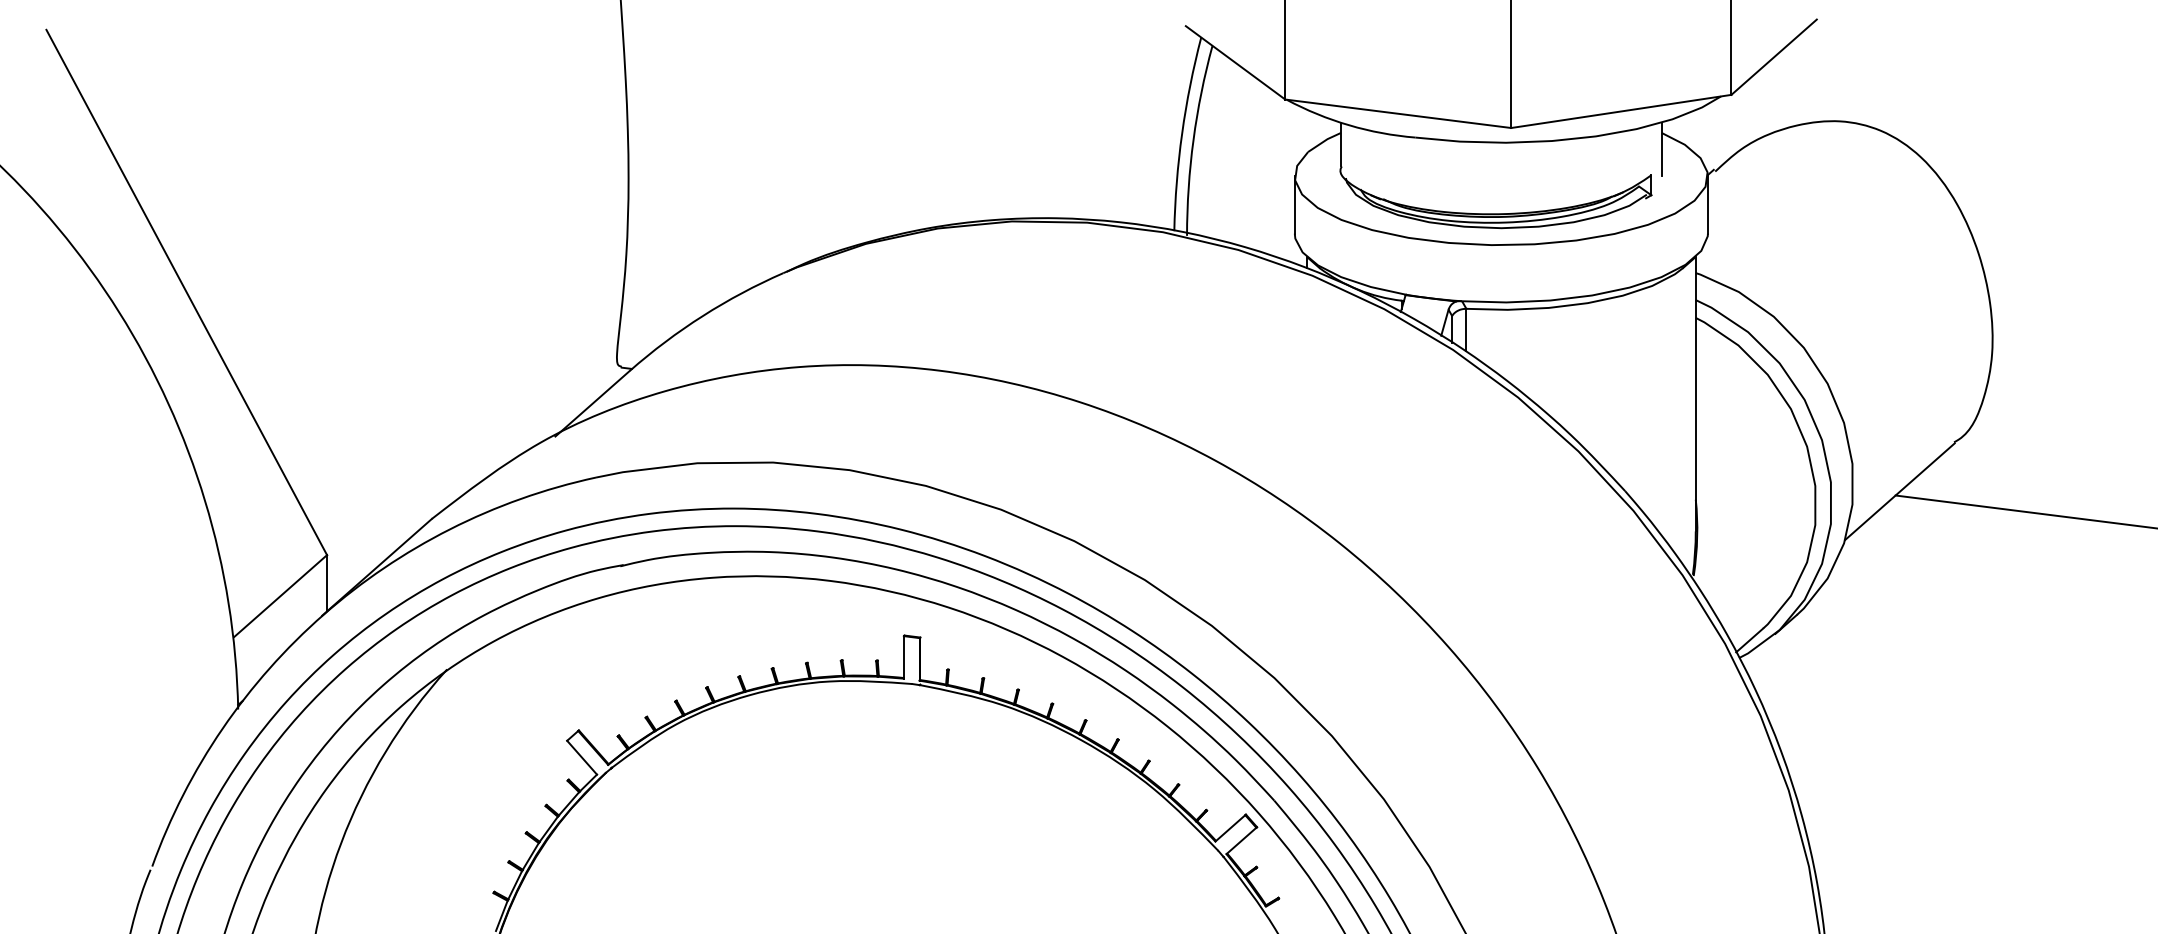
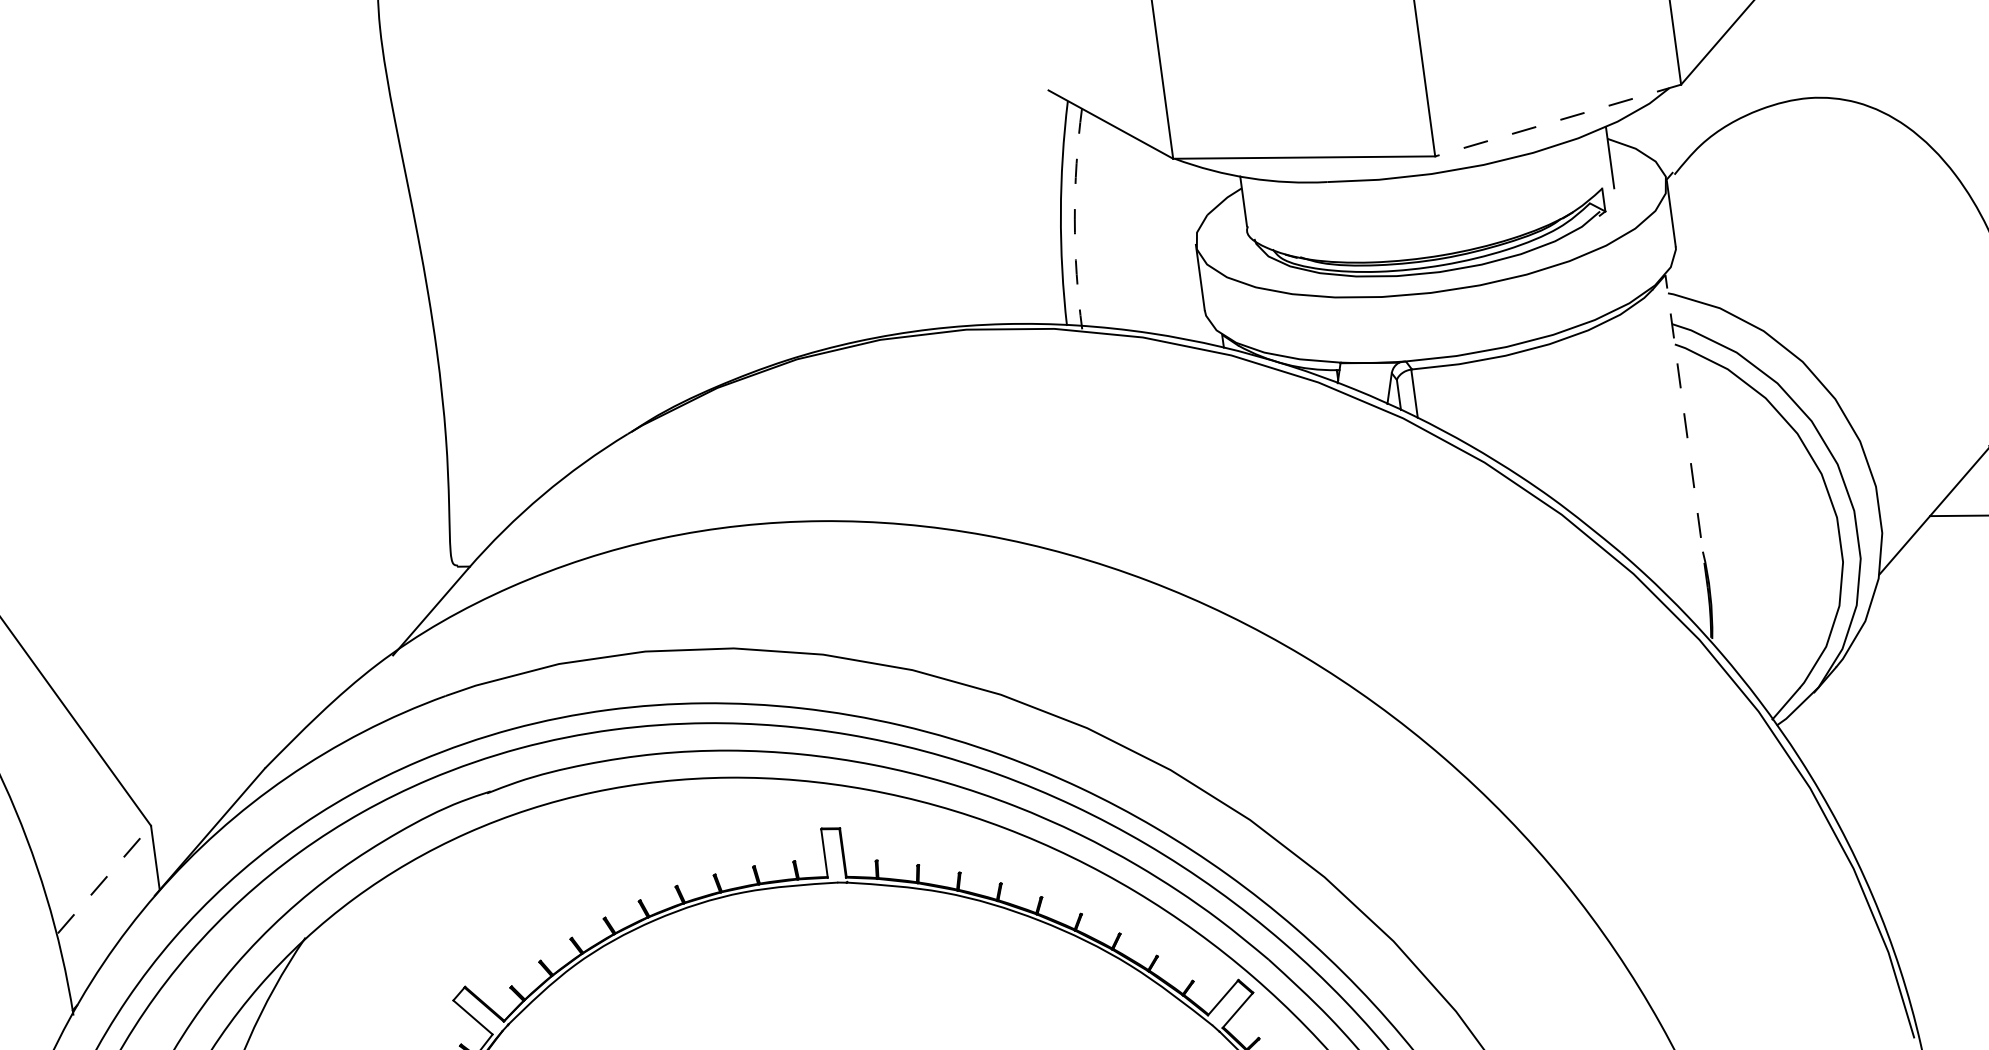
line: (1620, 111) -> (1557, 120), solid -> dashed
arc: (1193, 140) -> (1074, 219), solid -> dashed
line: (1695, 393) -> (1686, 430), solid -> dashed
line: (280, 596) -> (104, 880), solid -> dashed

